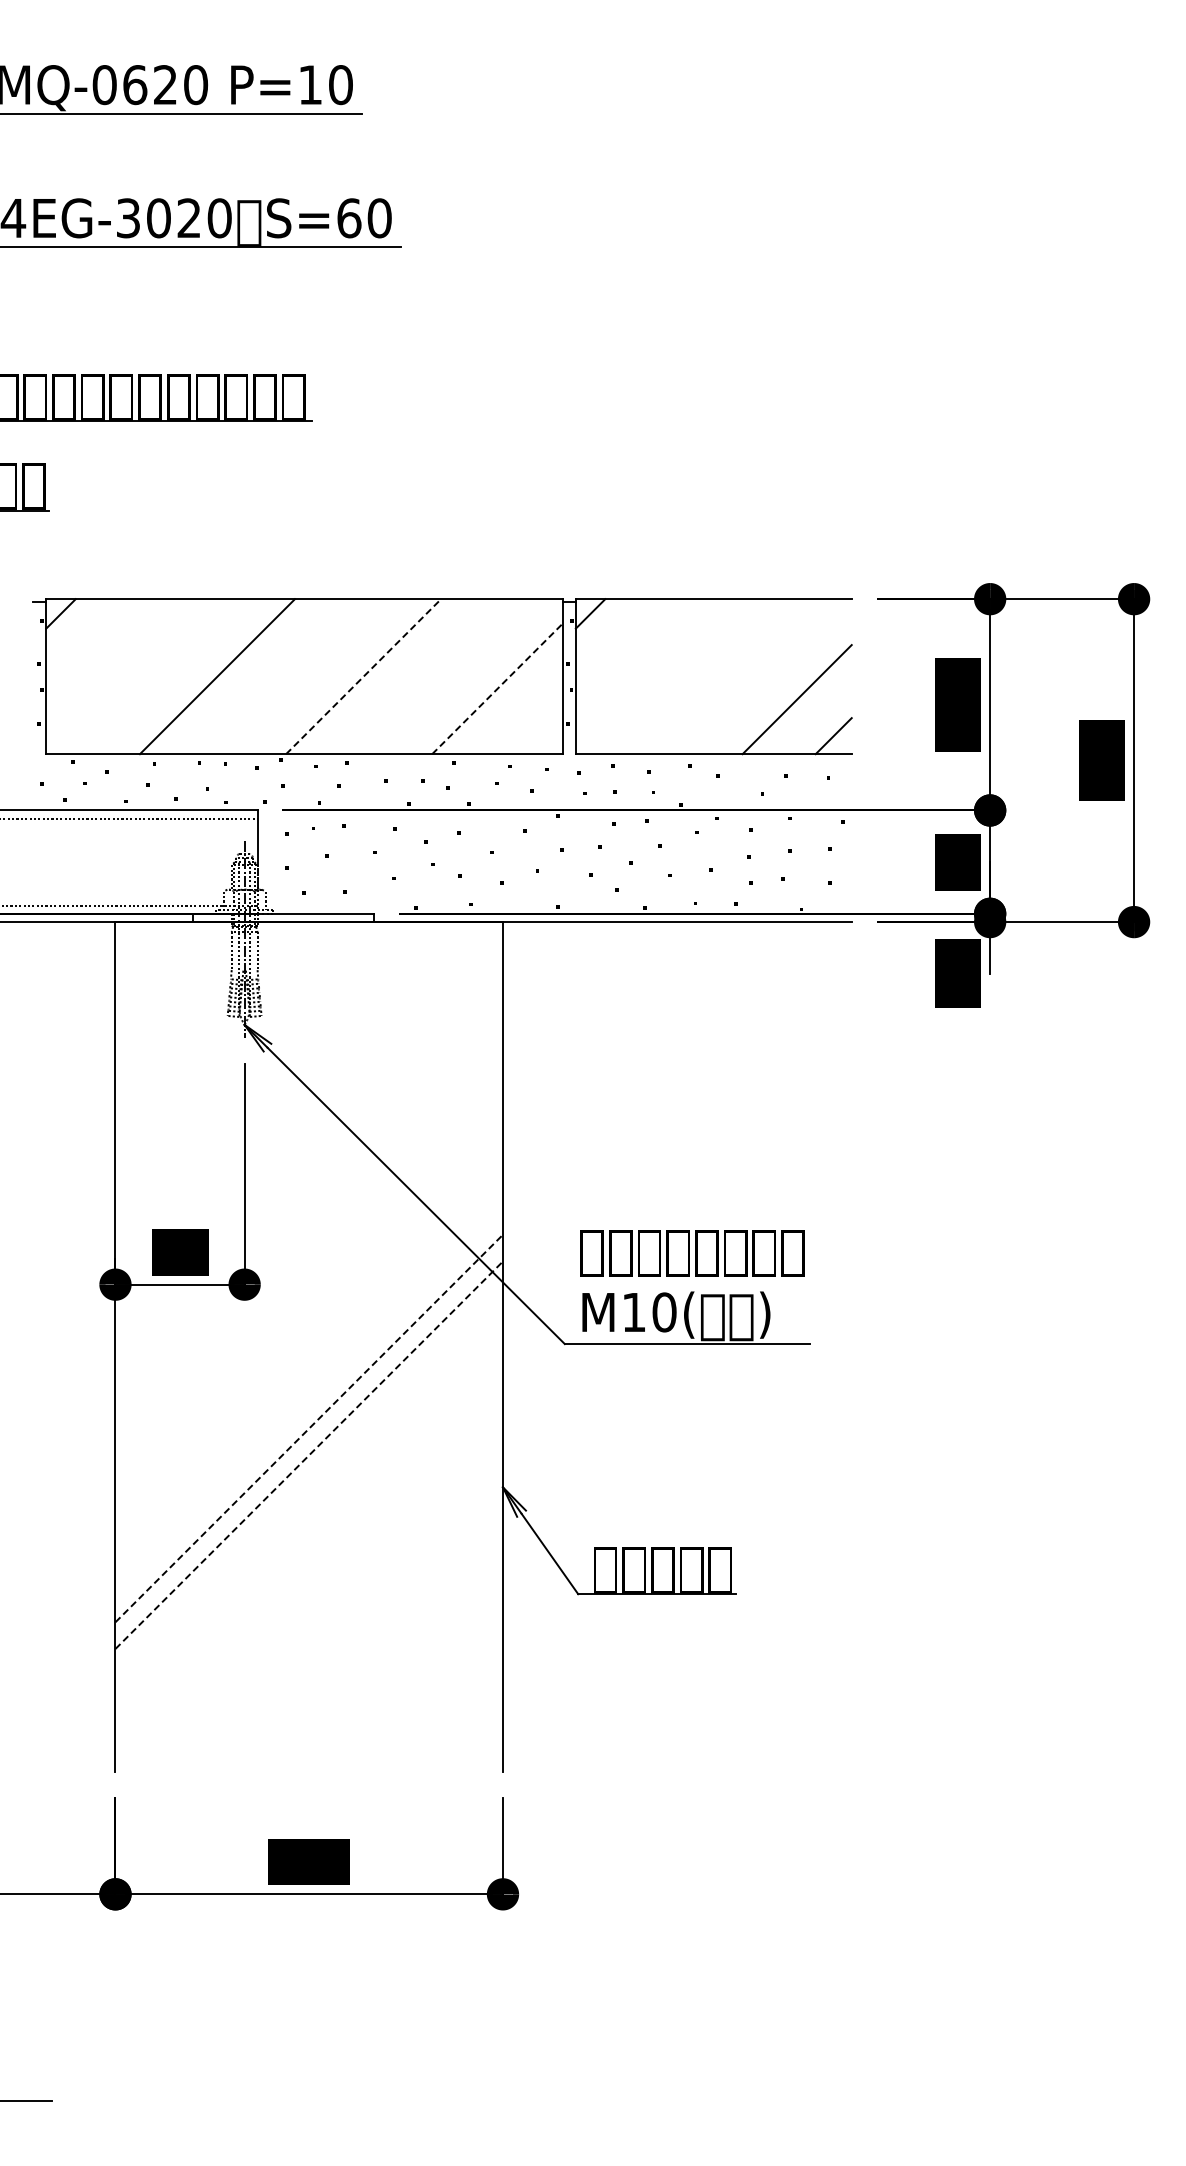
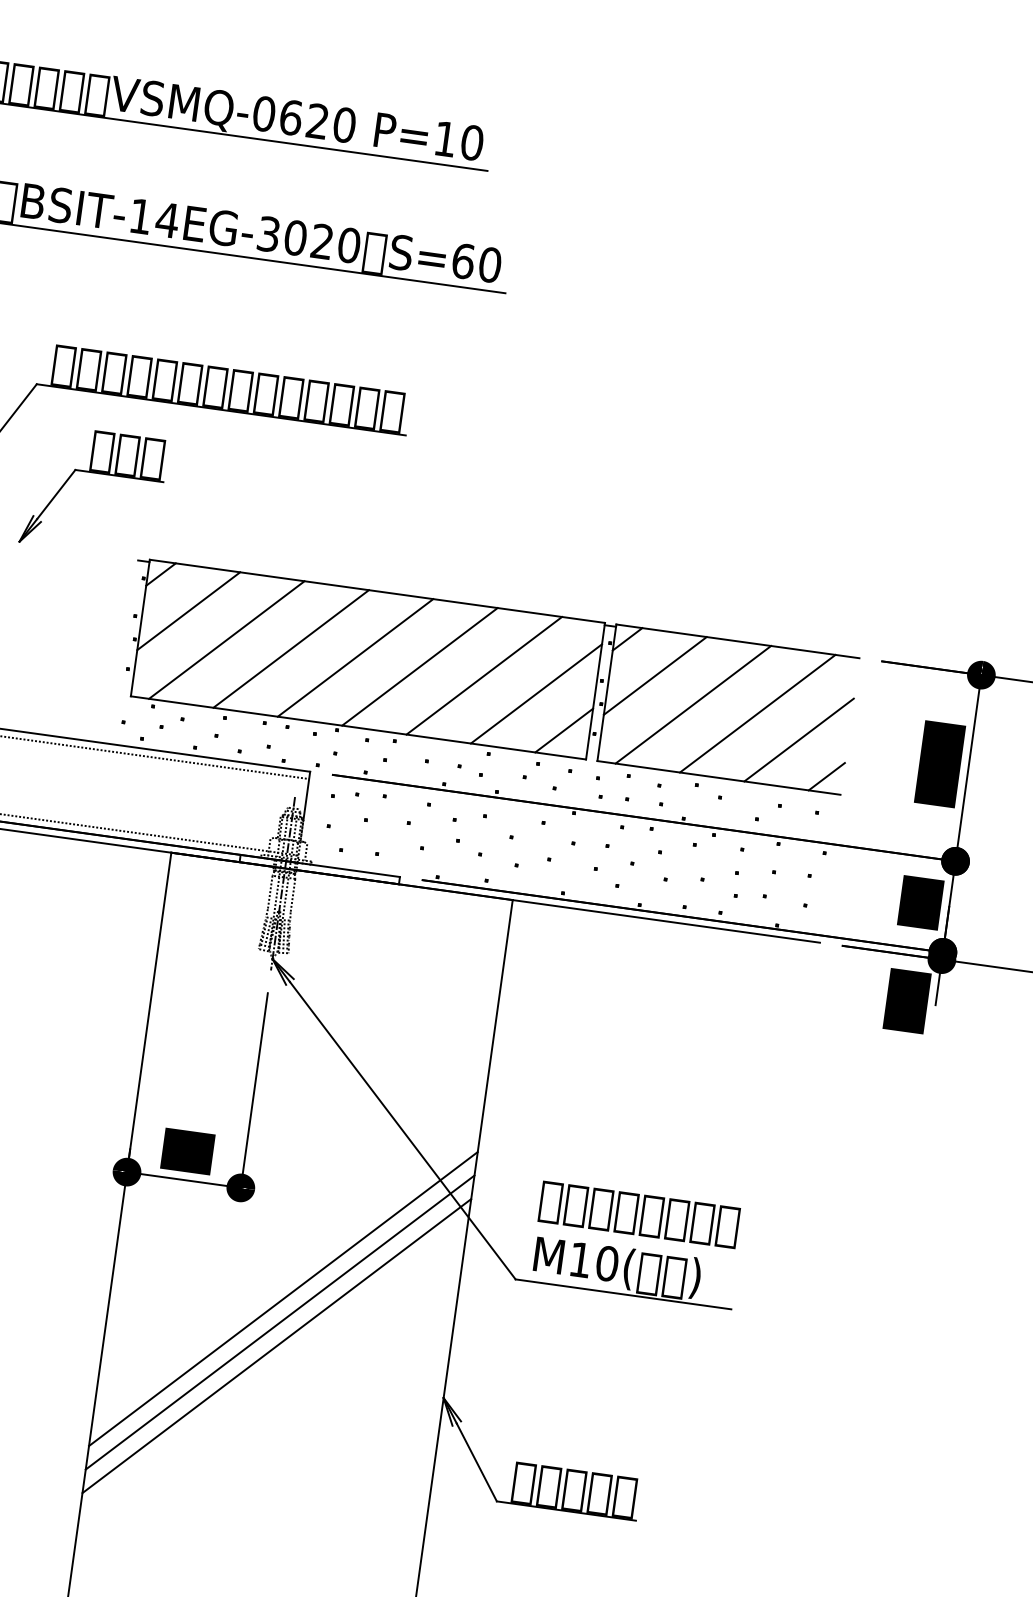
line: (97, 650) -> (188, 611), added
line: (626, 650) -> (654, 675), added
line: (143, 676) -> (226, 639), added
line: (290, 676) -> (355, 657), added
line: (363, 676) -> (419, 666), dashed -> solid
line: (436, 676) -> (484, 675), added
line: (673, 676) -> (692, 704), added
line: (746, 676) -> (757, 713), added
line: (497, 688) -> (536, 693), dashed -> solid
line: (533, 725) -> (563, 730), added
line: (308, 1401) -> (282, 1298), added
line: (309, 1428) -> (280, 1322), dashed -> solid
line: (309, 1454) -> (277, 1345), dashed -> solid

